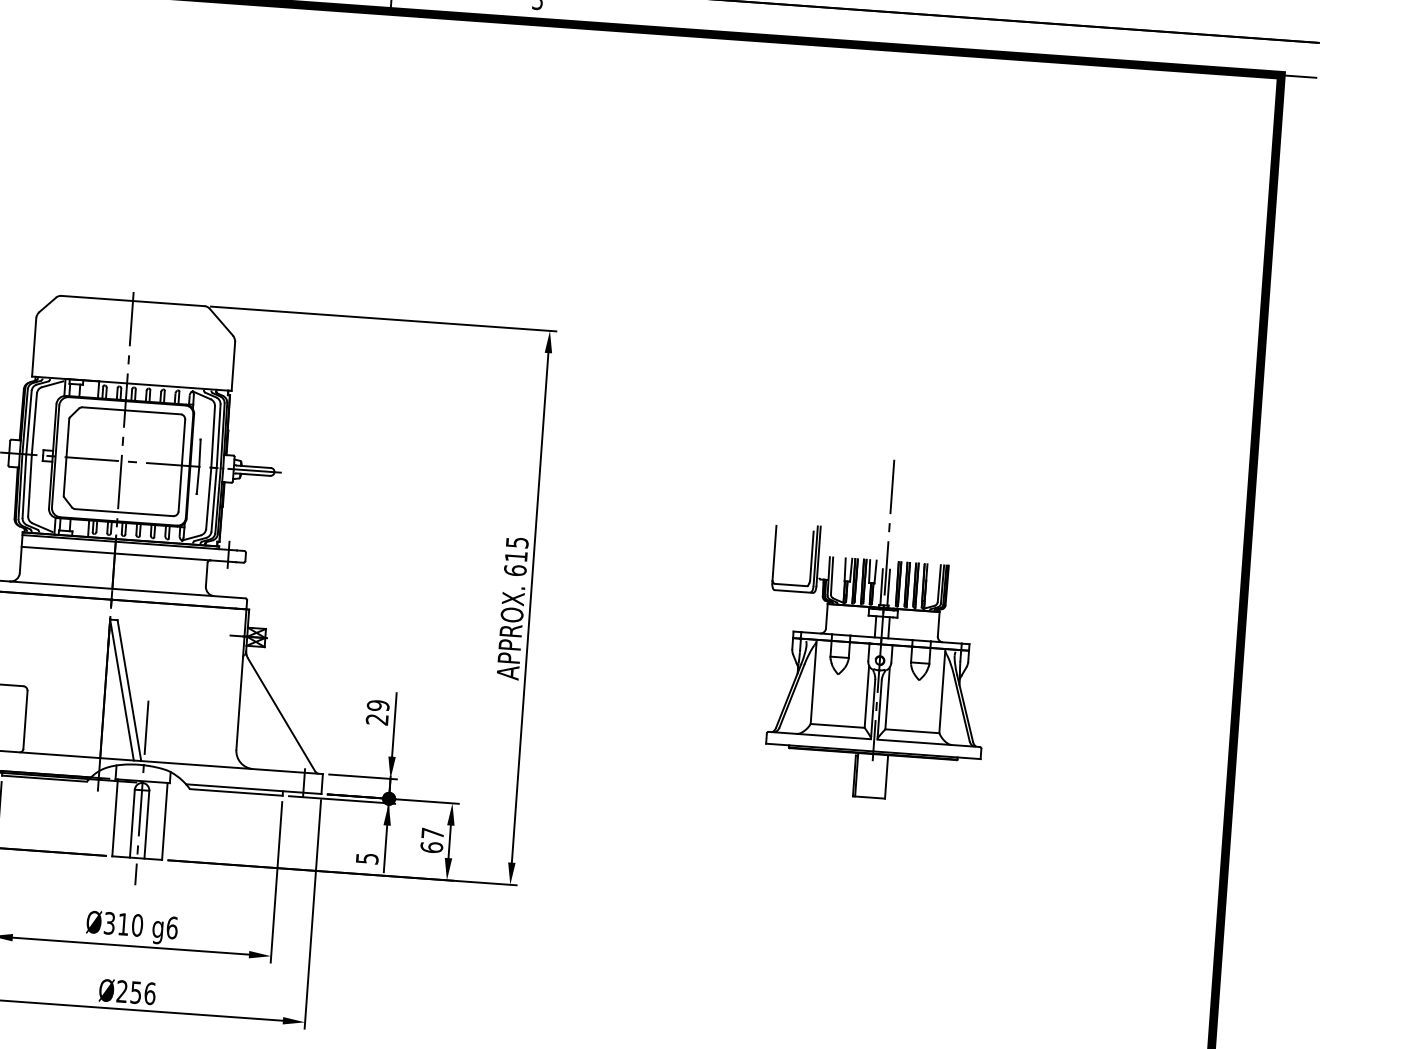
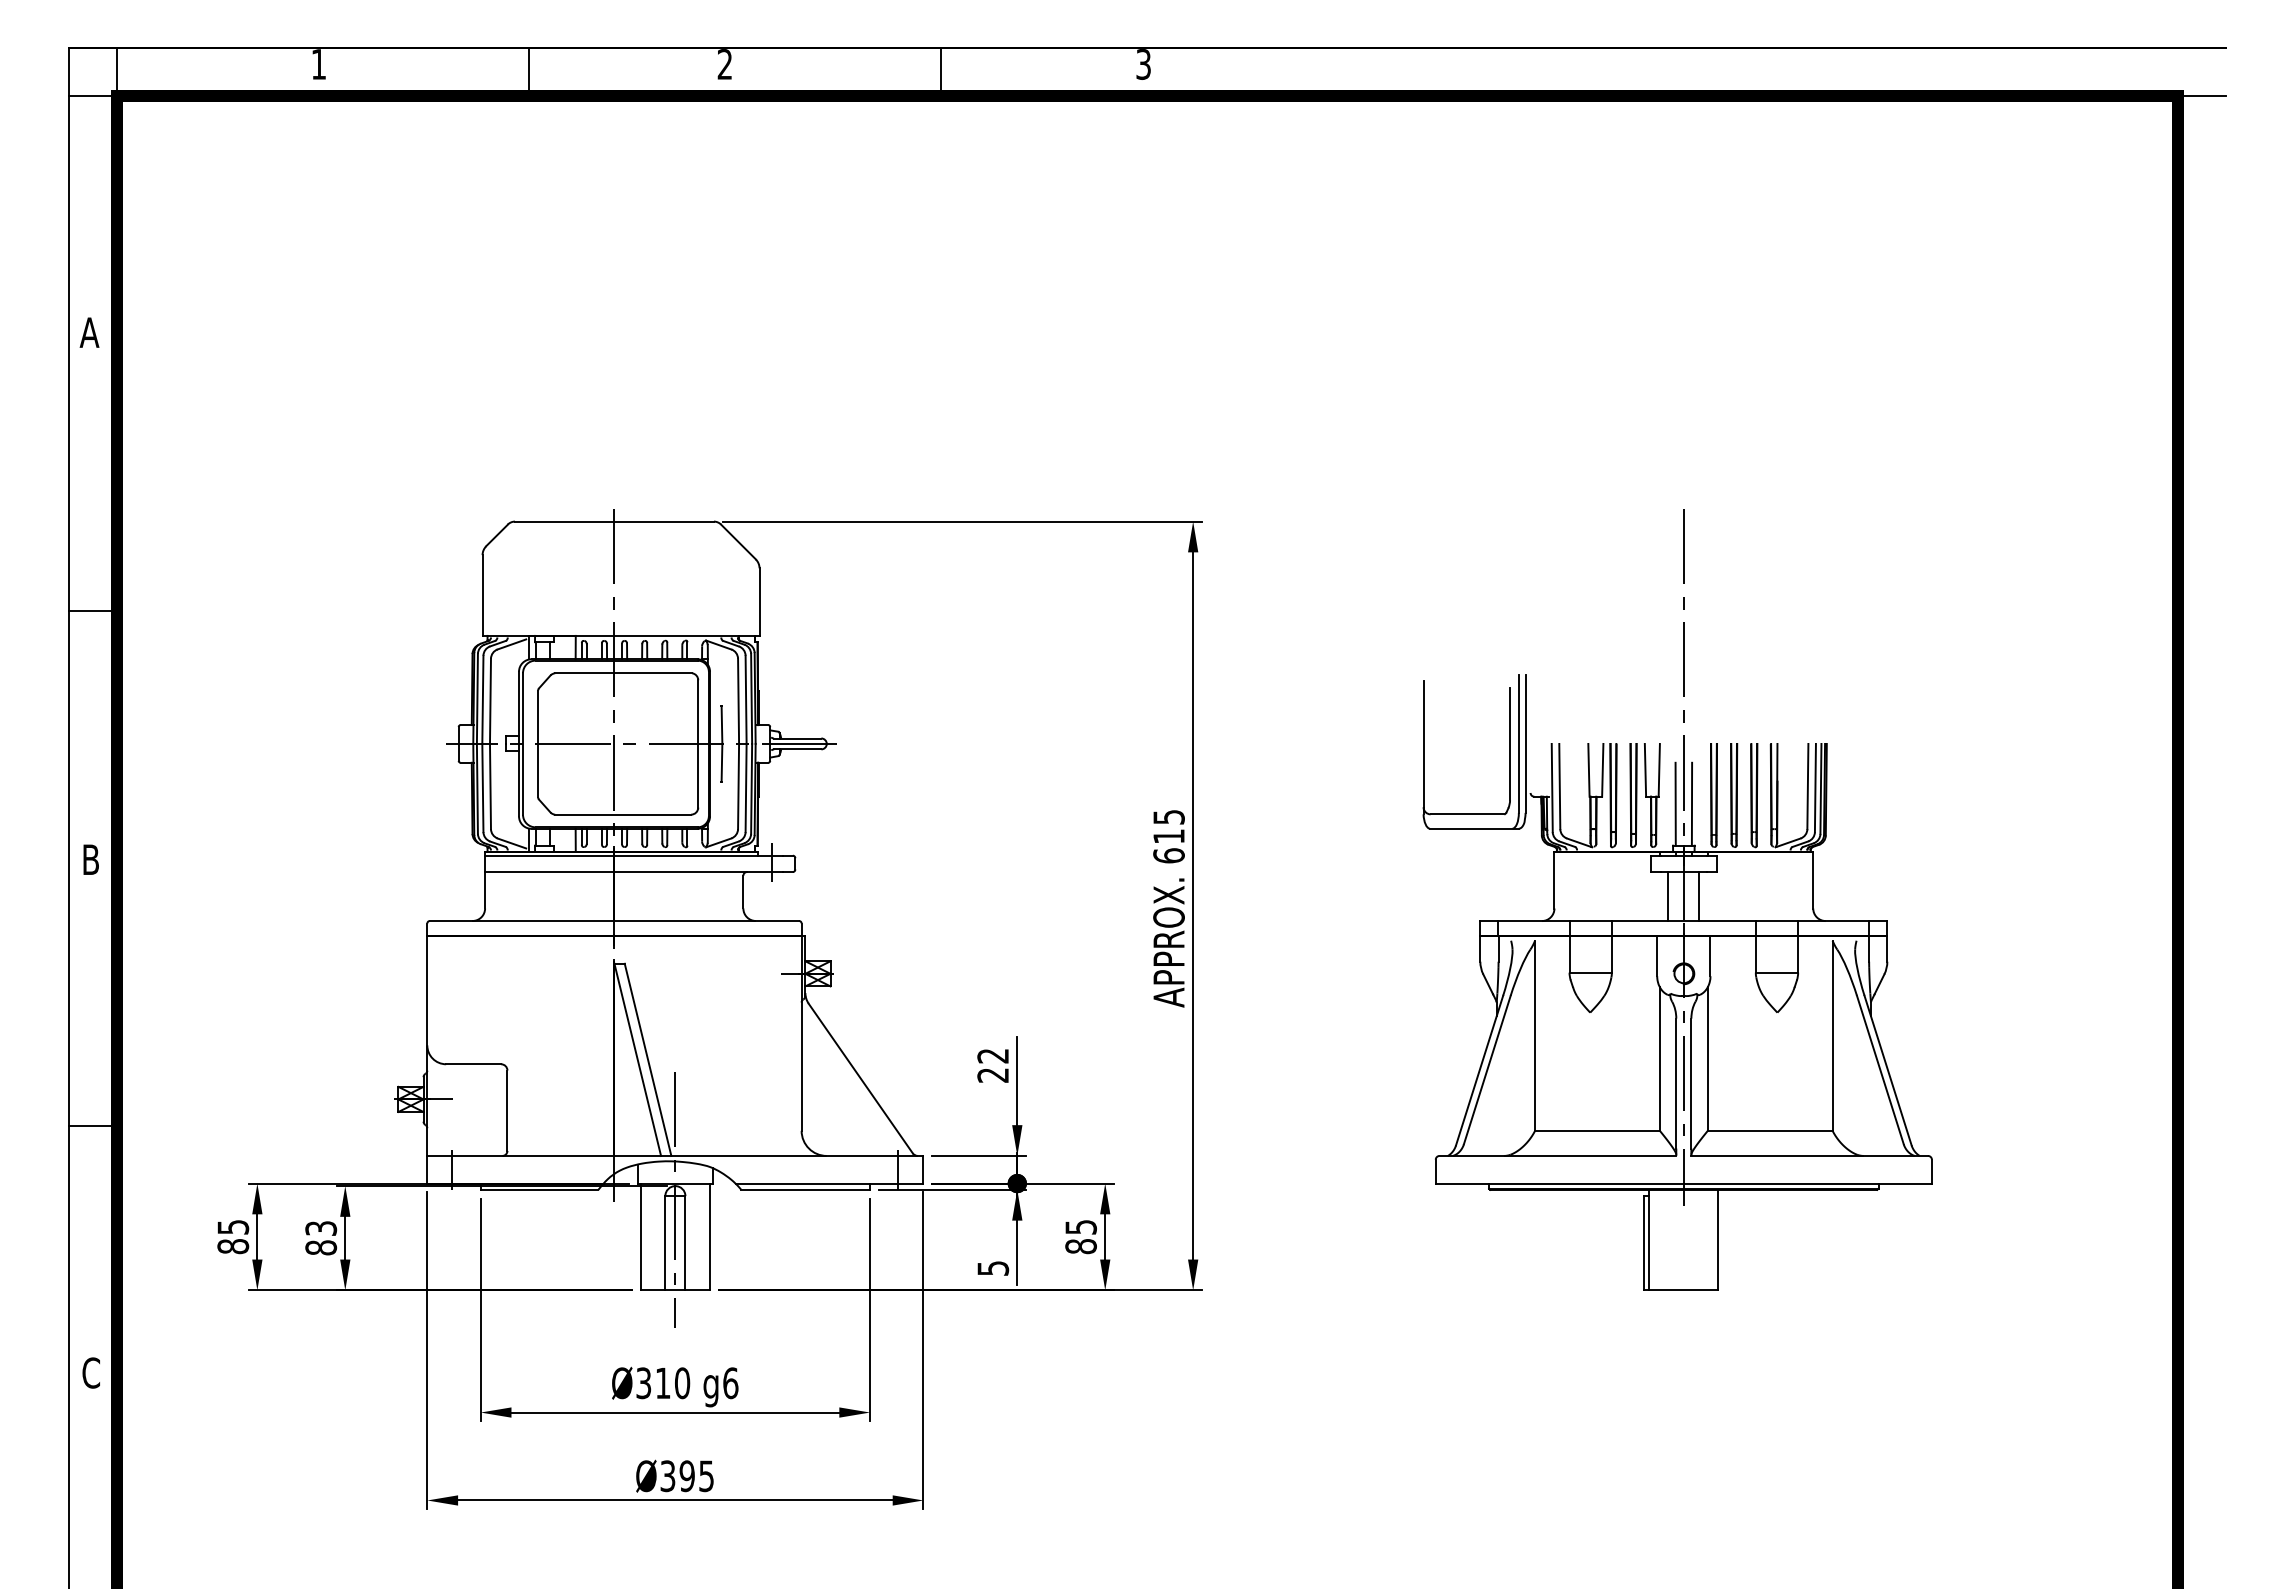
part: (879, 628) -> (1677, 899), size x1.67
text: (378, 705) -> (993, 1055), 29 -> 22
text: (431, 840) -> (1080, 1237), 67 -> 85
text: (136, 992) -> (687, 1476), Ø256 -> Ø395

